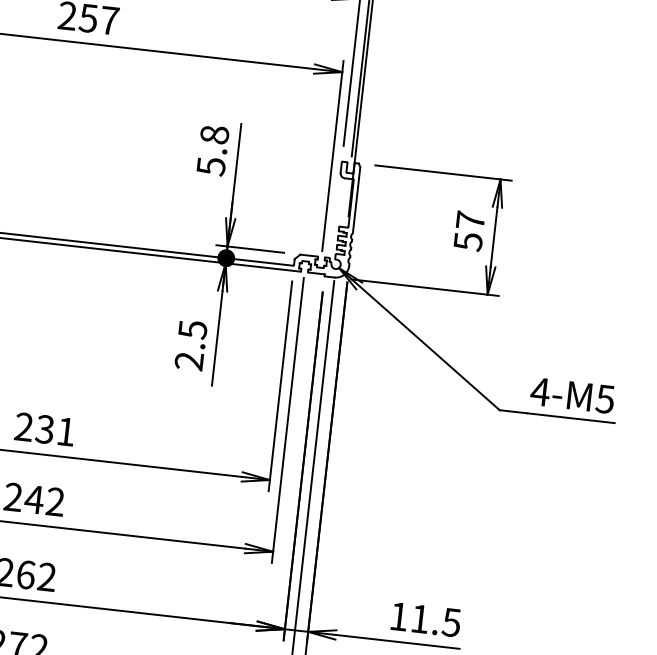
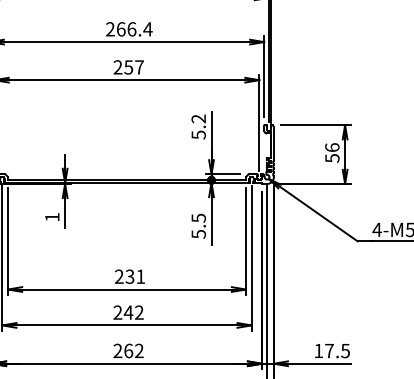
text: (214, 133) -> (198, 118), 5.8 -> 5.2
text: (470, 220) -> (332, 147), 57 -> 56
text: (188, 359) -> (198, 233), 2.5 -> 5.5
text: (420, 618) -> (329, 350), 11.5 -> 17.5

